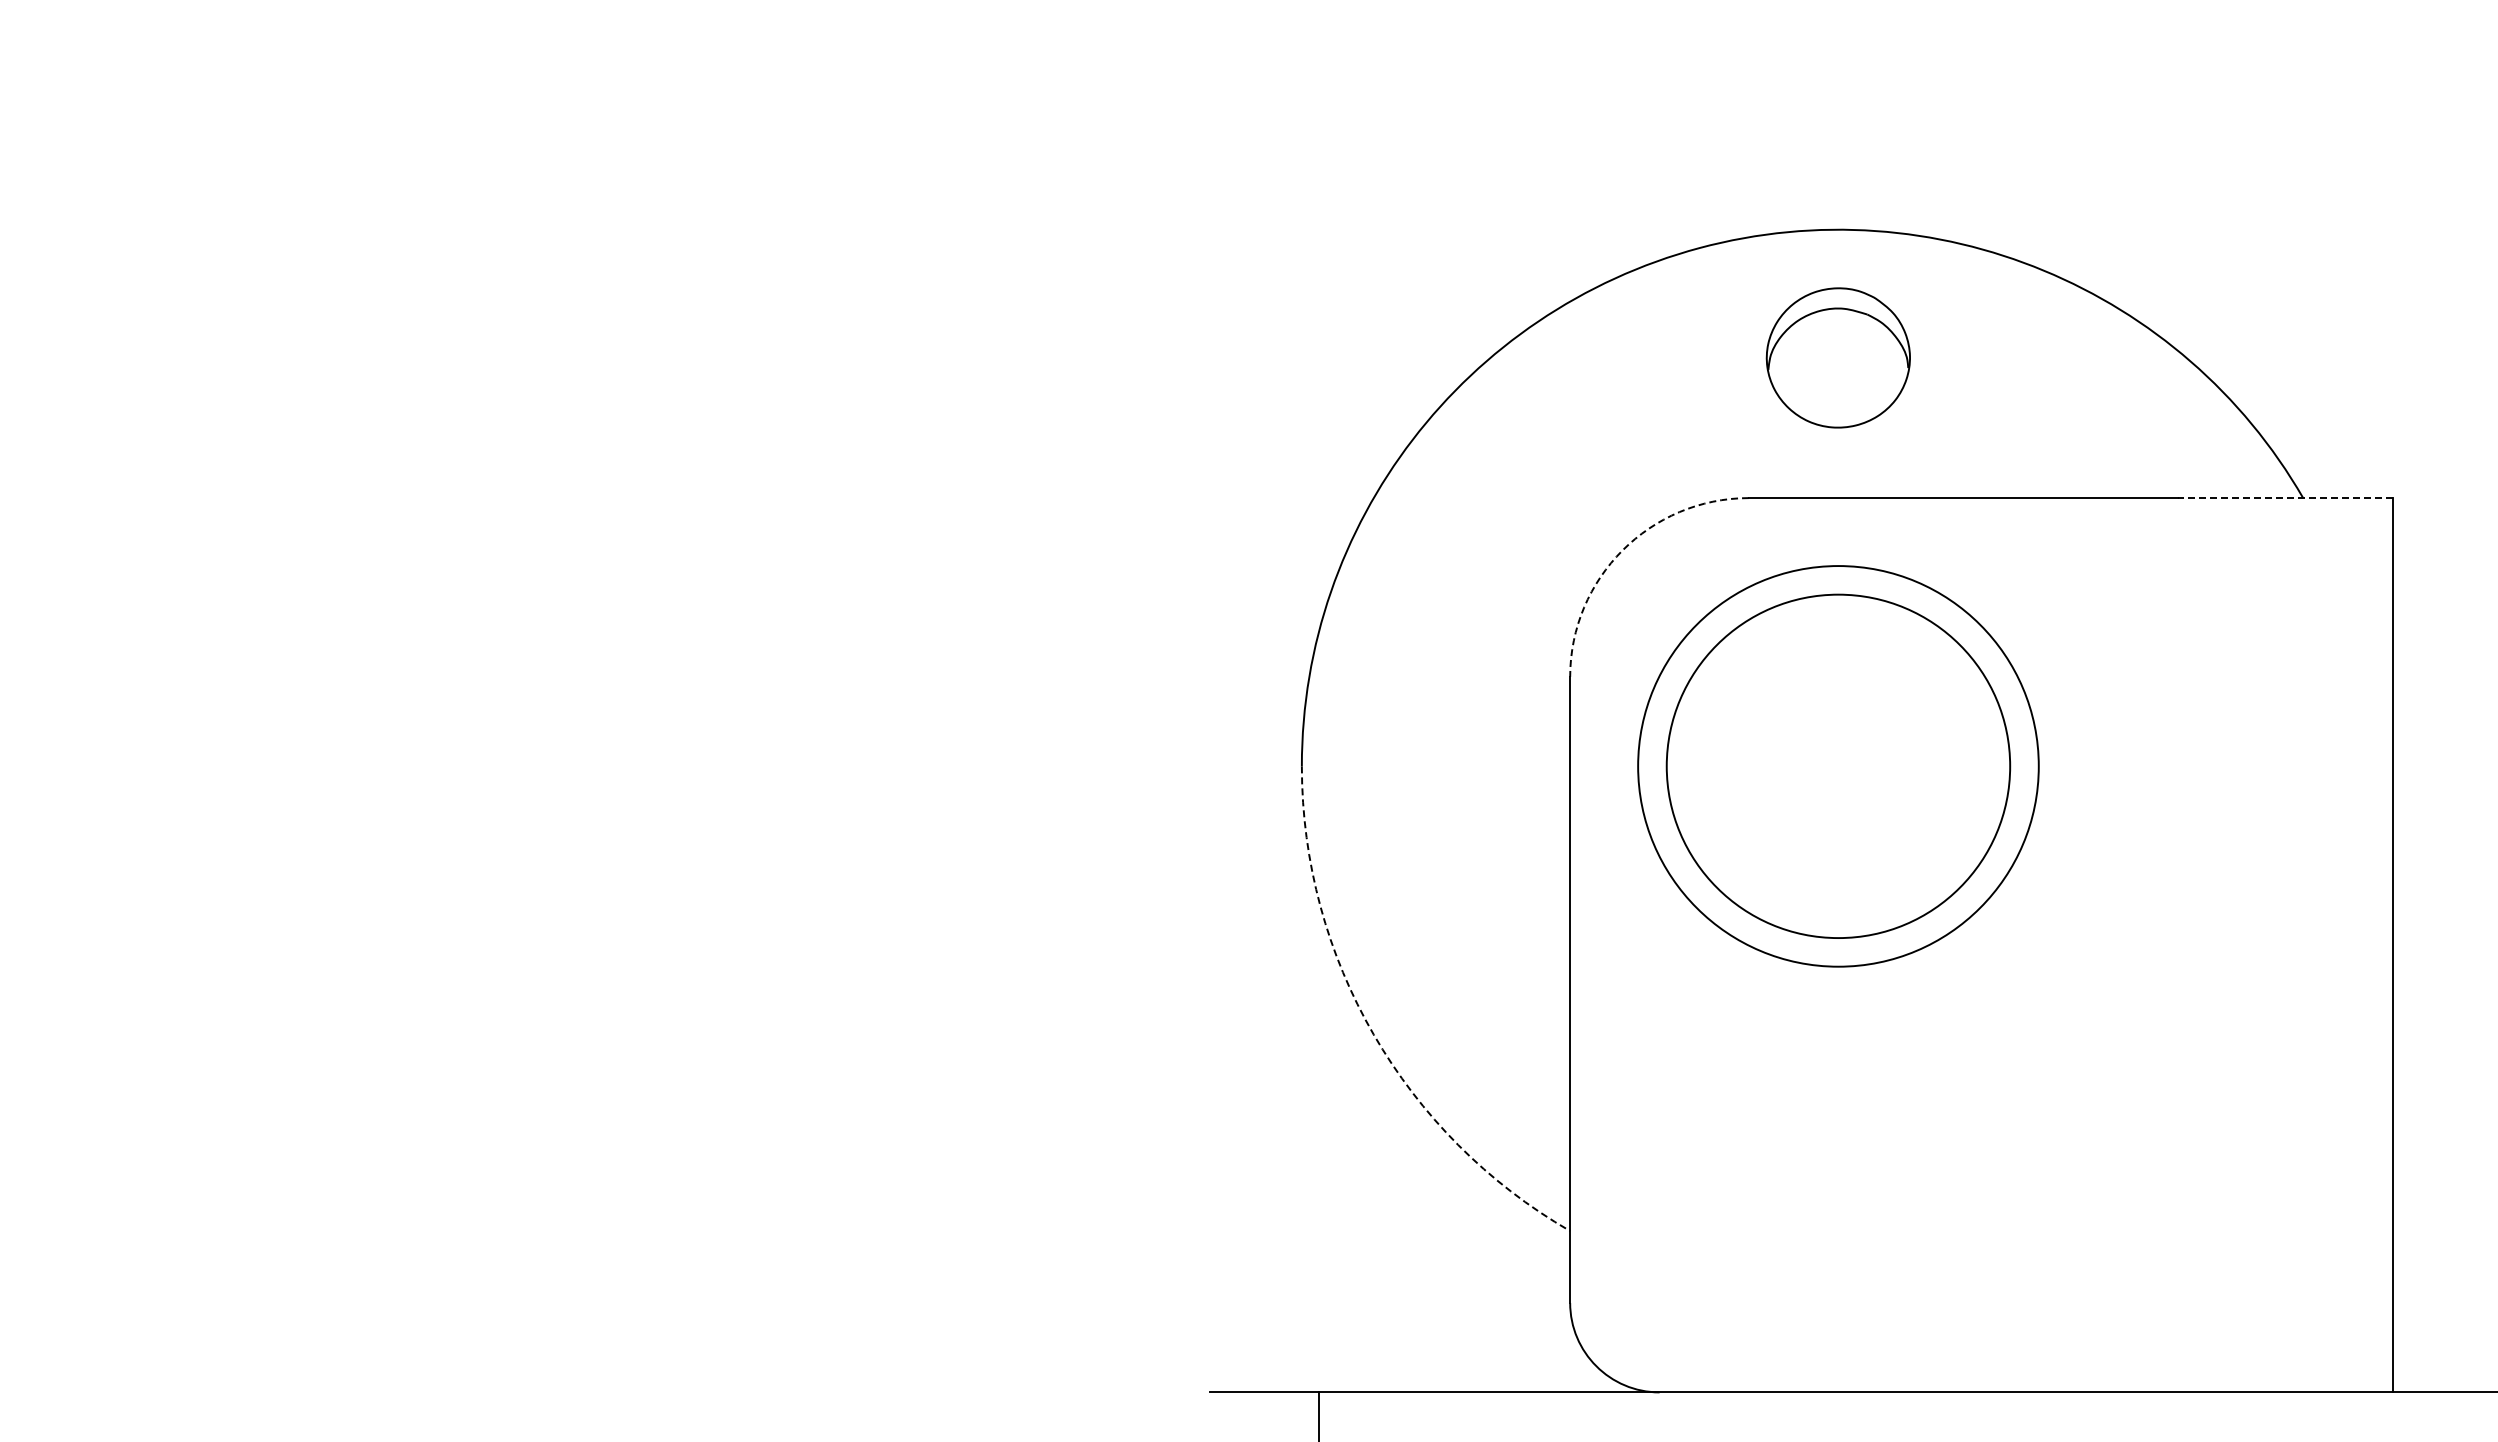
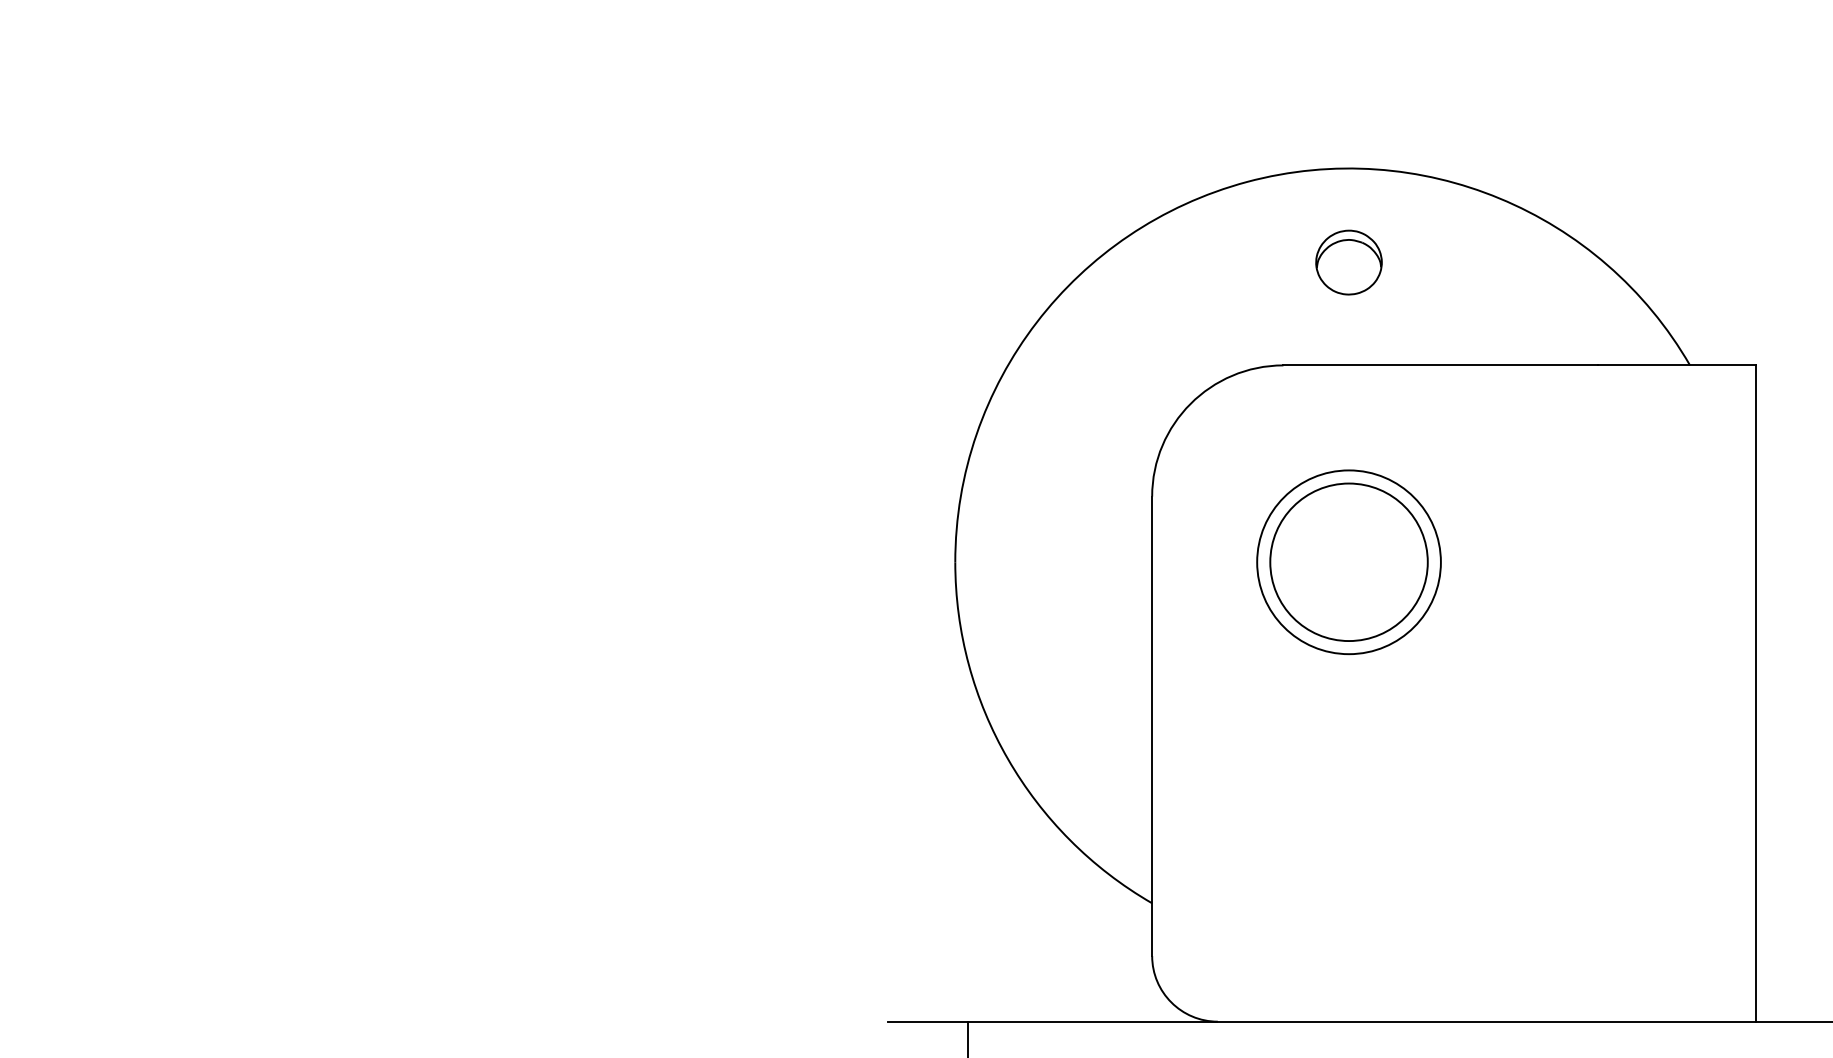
part: (1838, 357) -> (1349, 262), size x0.62
line: (2285, 498) -> (1677, 365), dashed -> solid
arc: (1622, 550) -> (1190, 403), dashed -> solid
circle: (1838, 766) -> (1349, 562), size x0.62
circle: (1838, 766) -> (1349, 562), size x0.62
arc: (1373, 1034) -> (1007, 759), dashed -> solid

